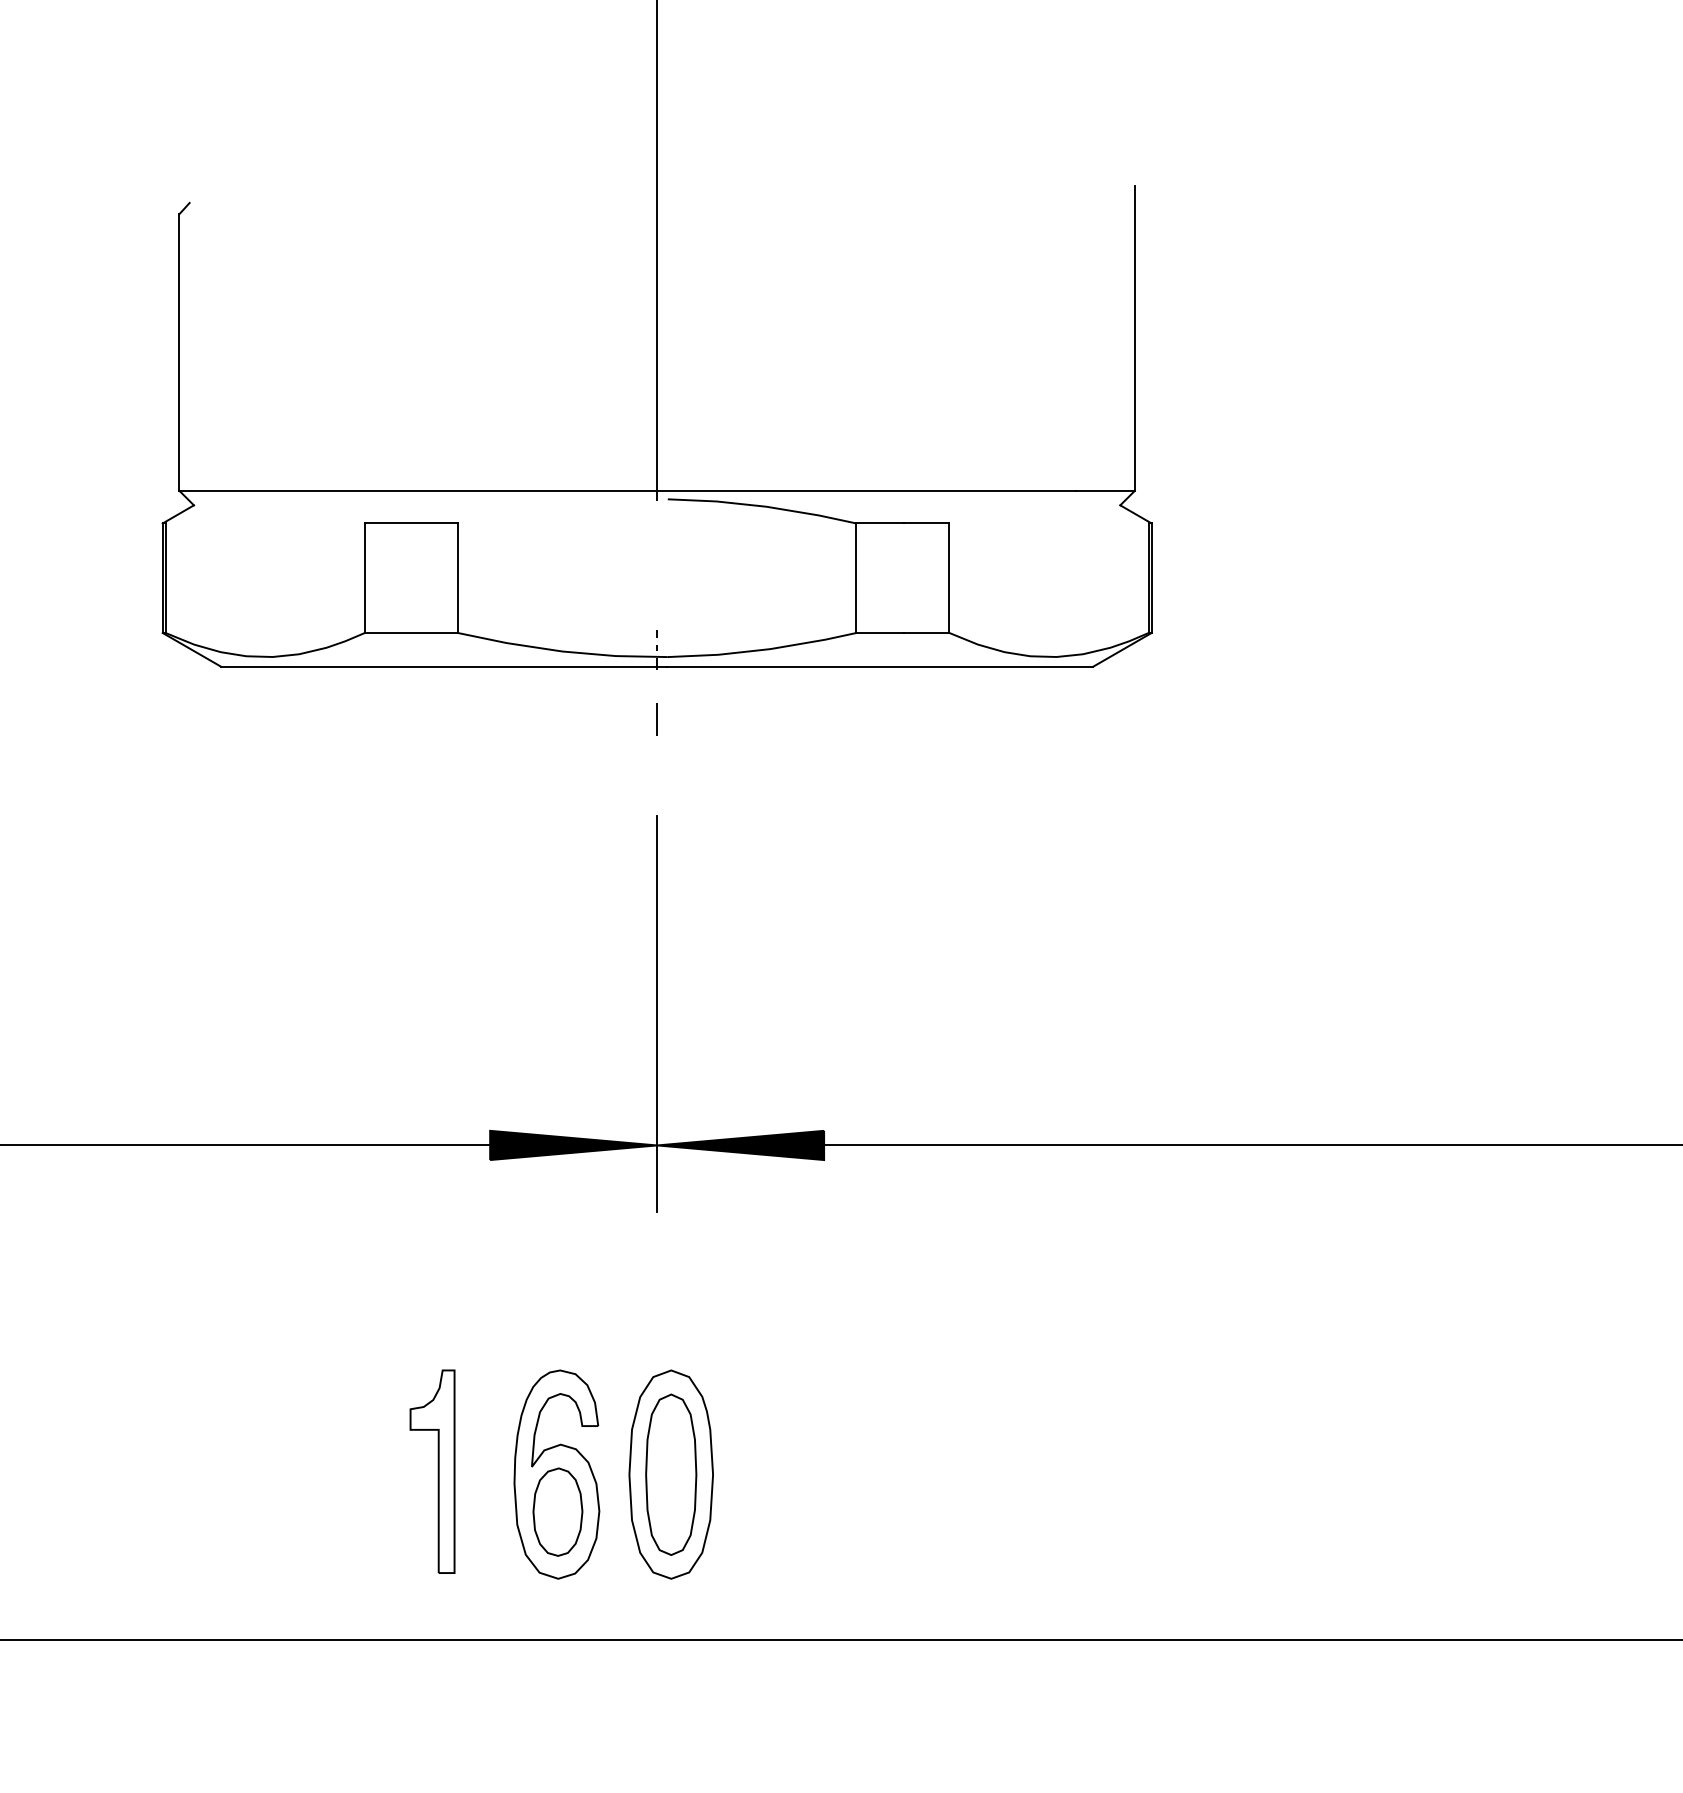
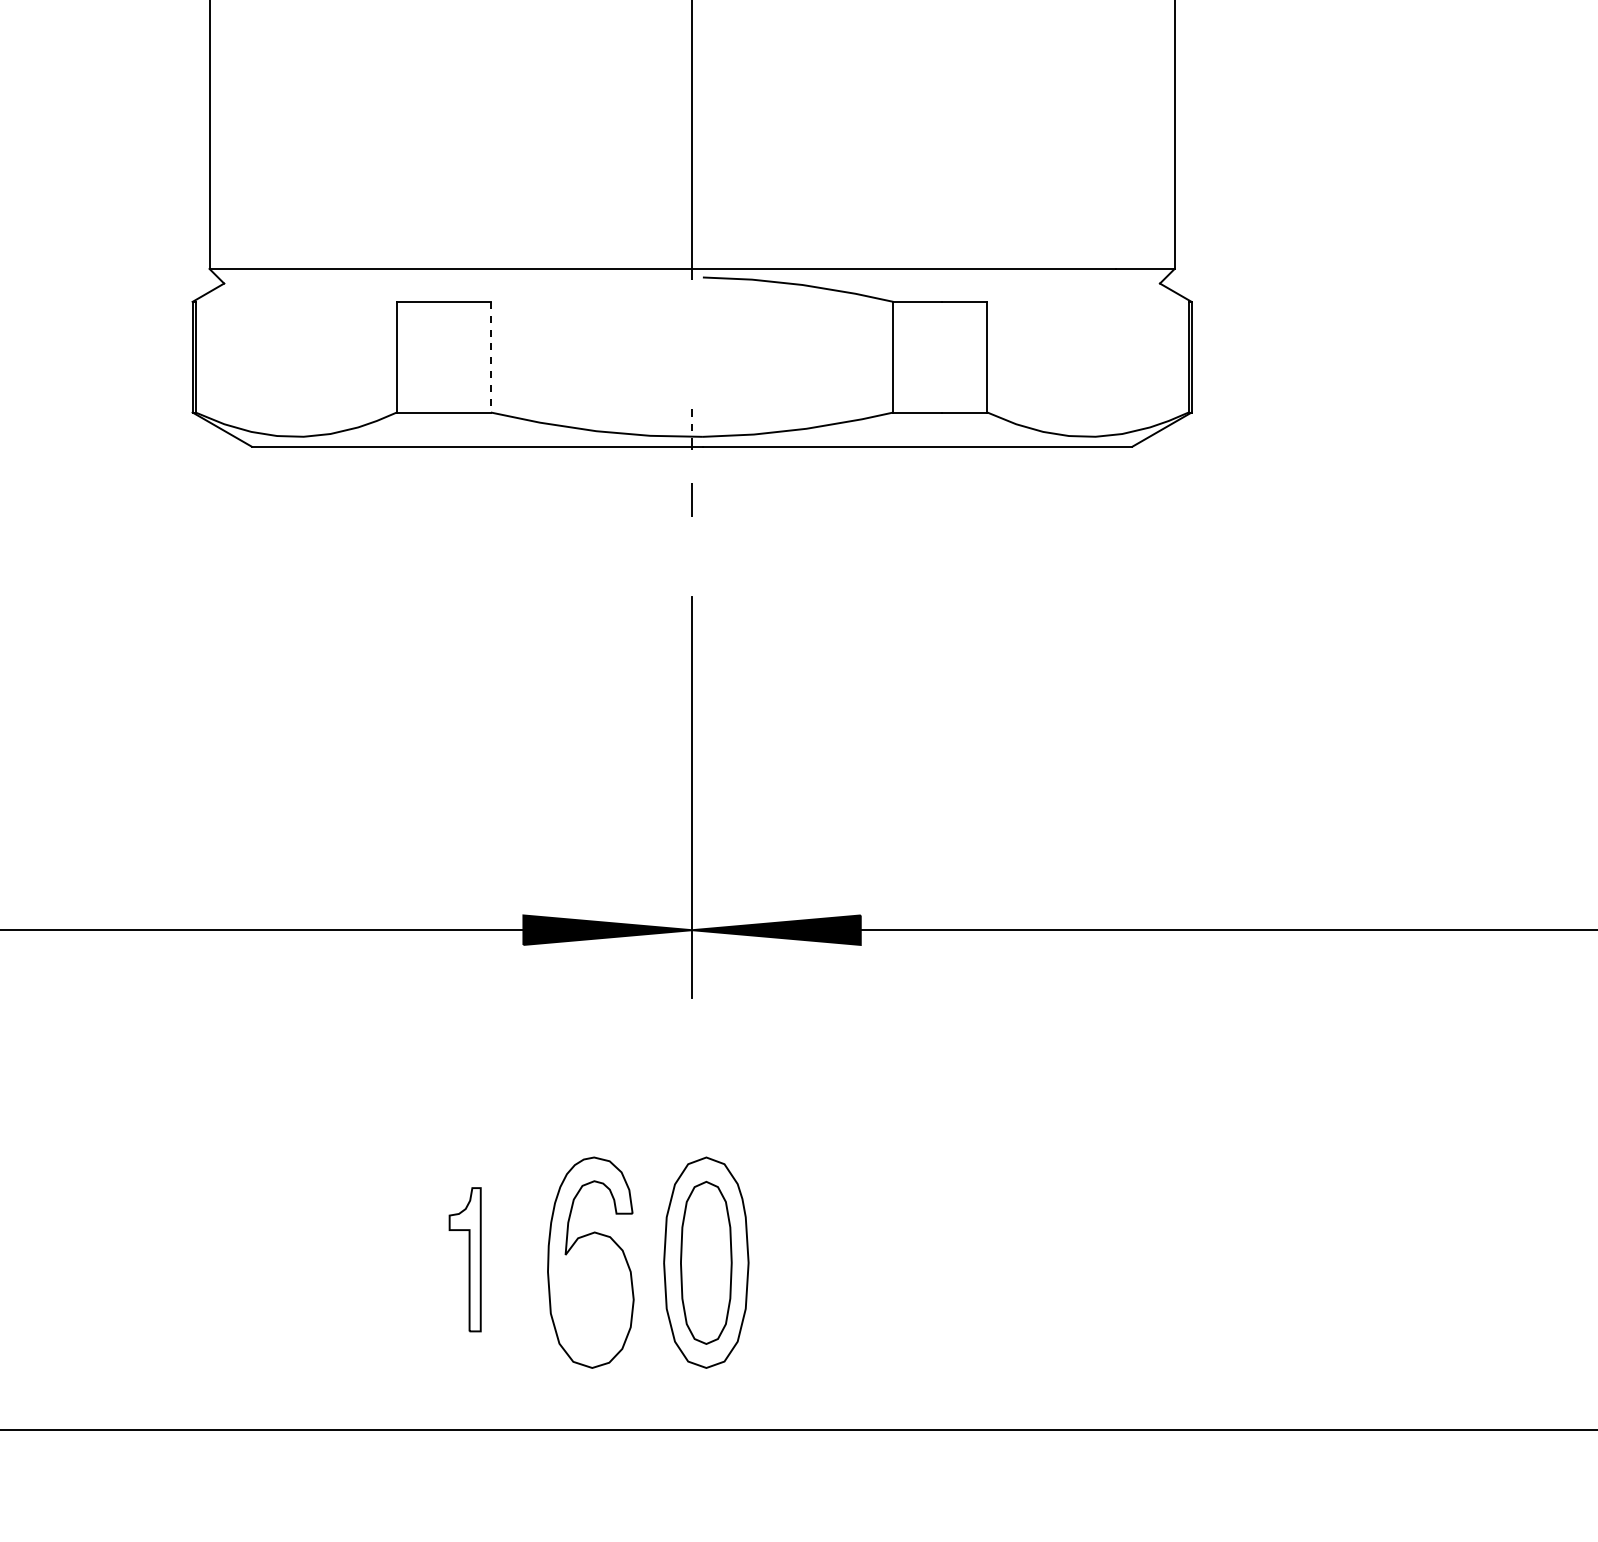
line: (457, 578) -> (490, 357), solid -> dashed
part: (432, 1471) -> (465, 1259), size x0.7
part: (557, 1511) -> (591, 1299), removed

